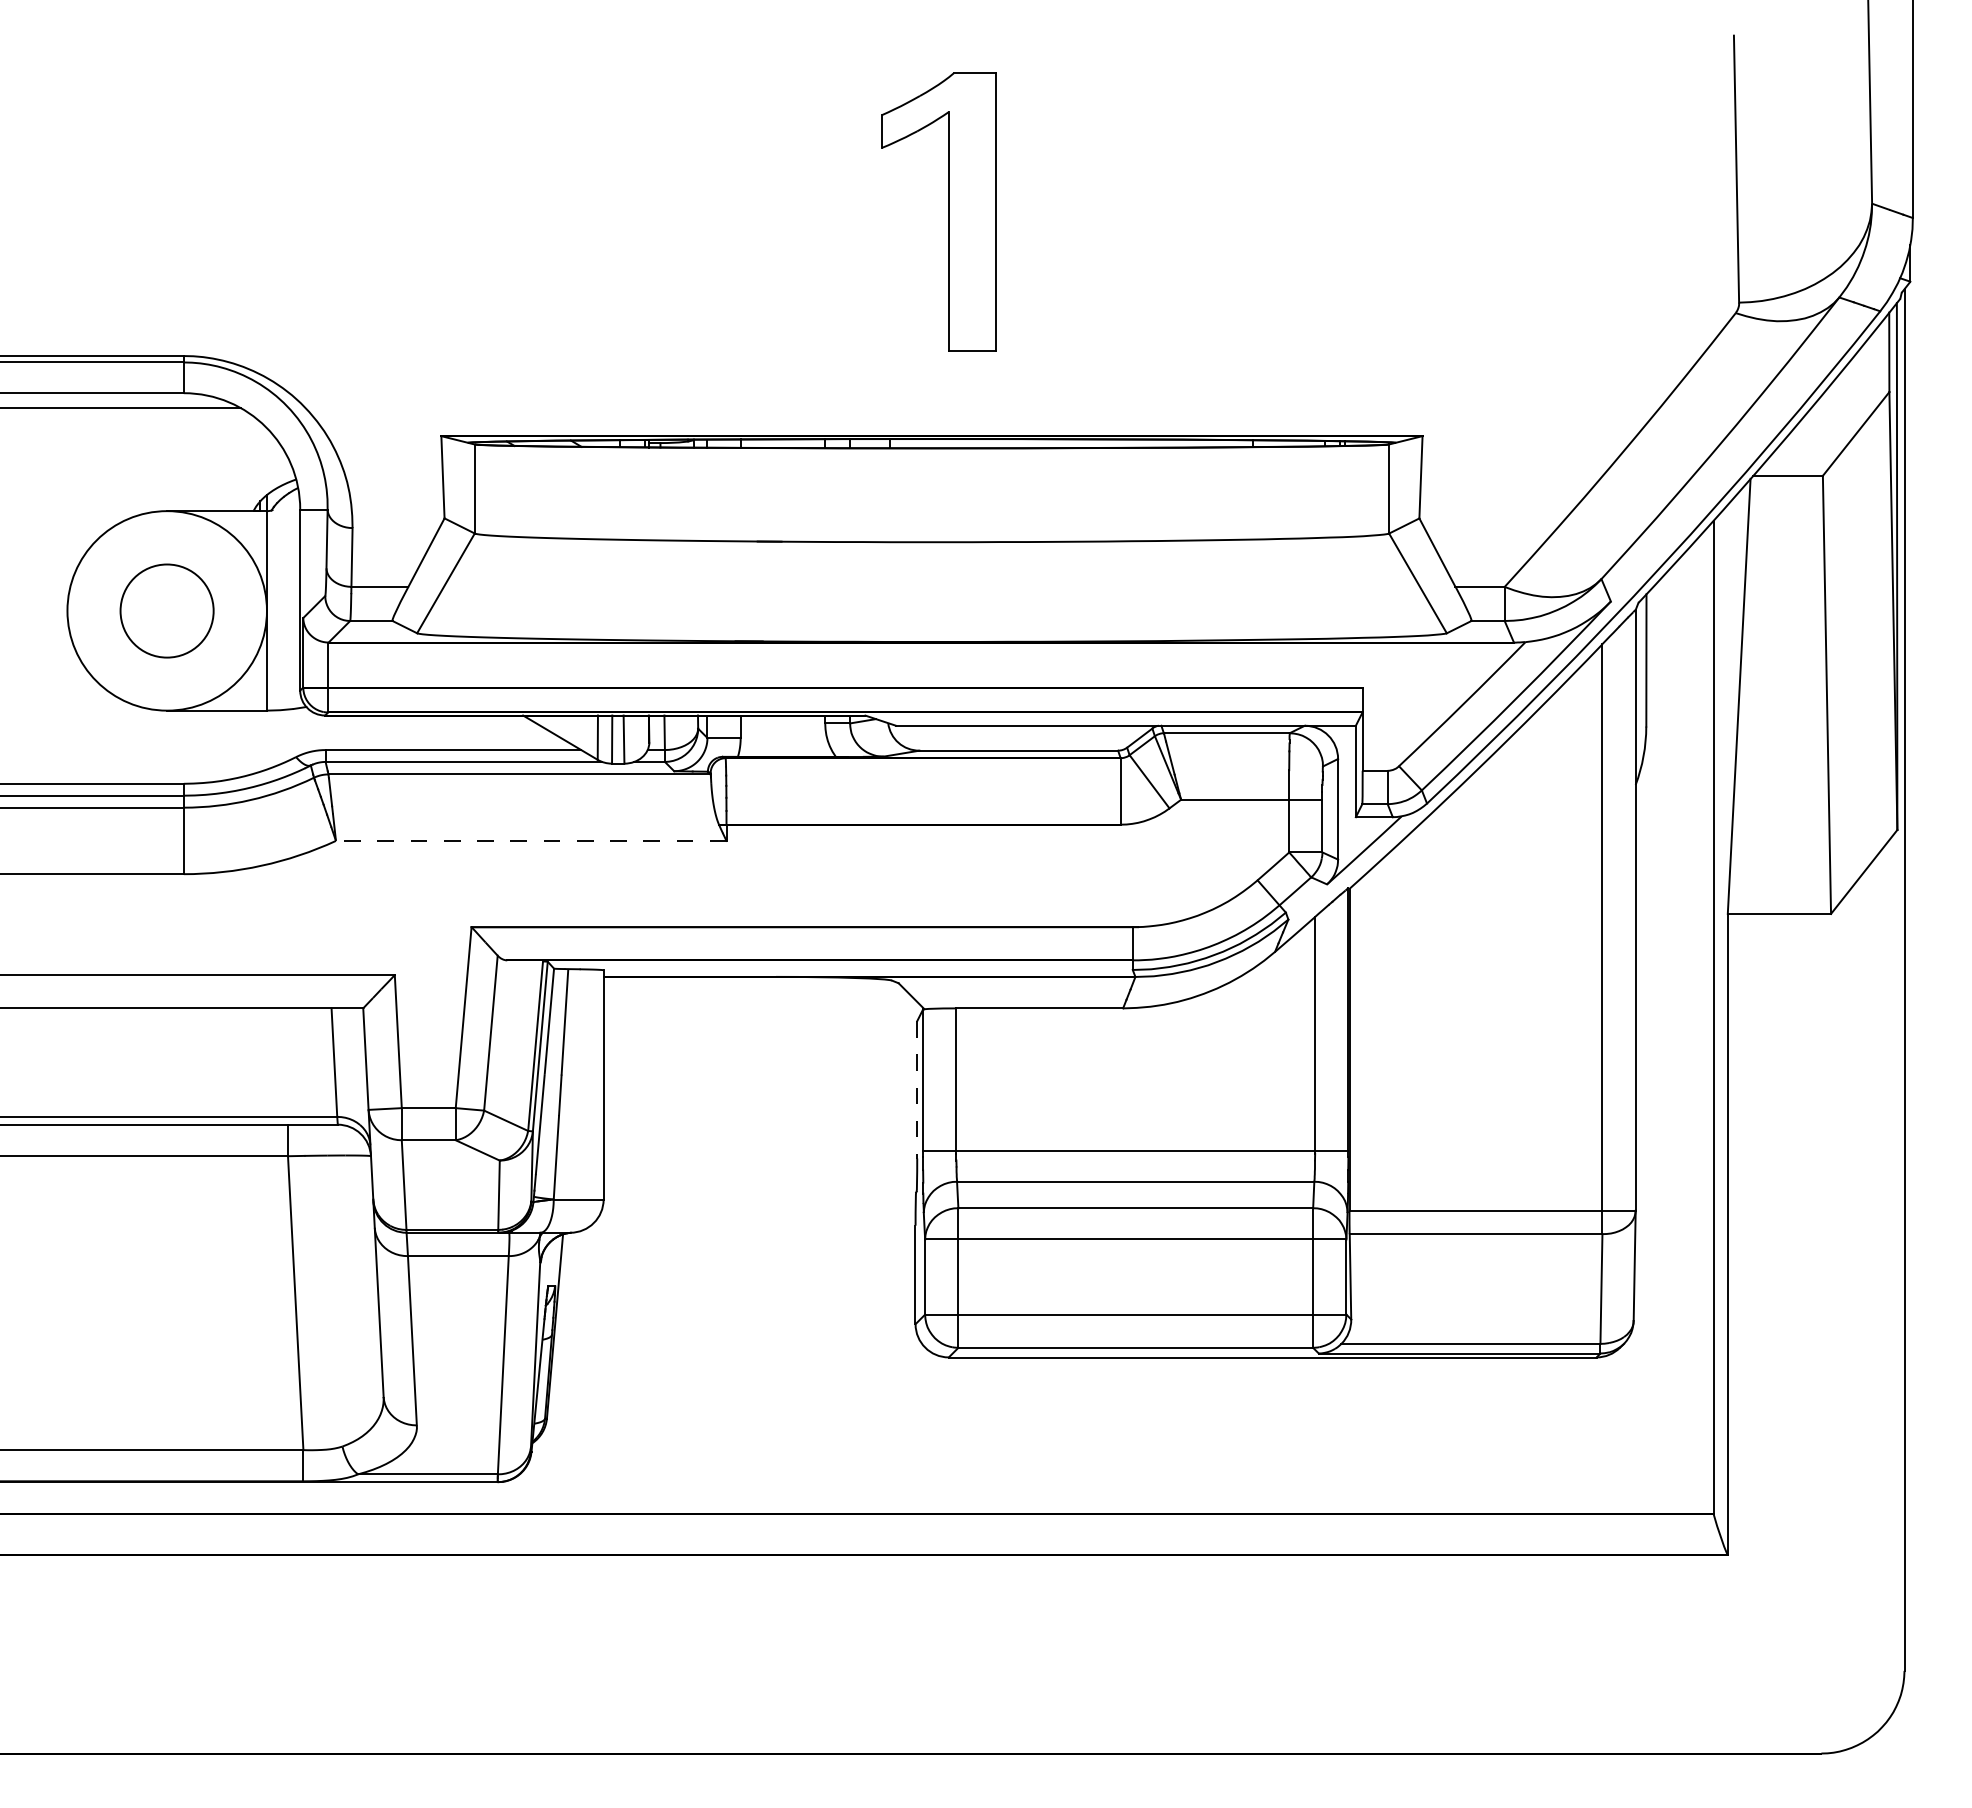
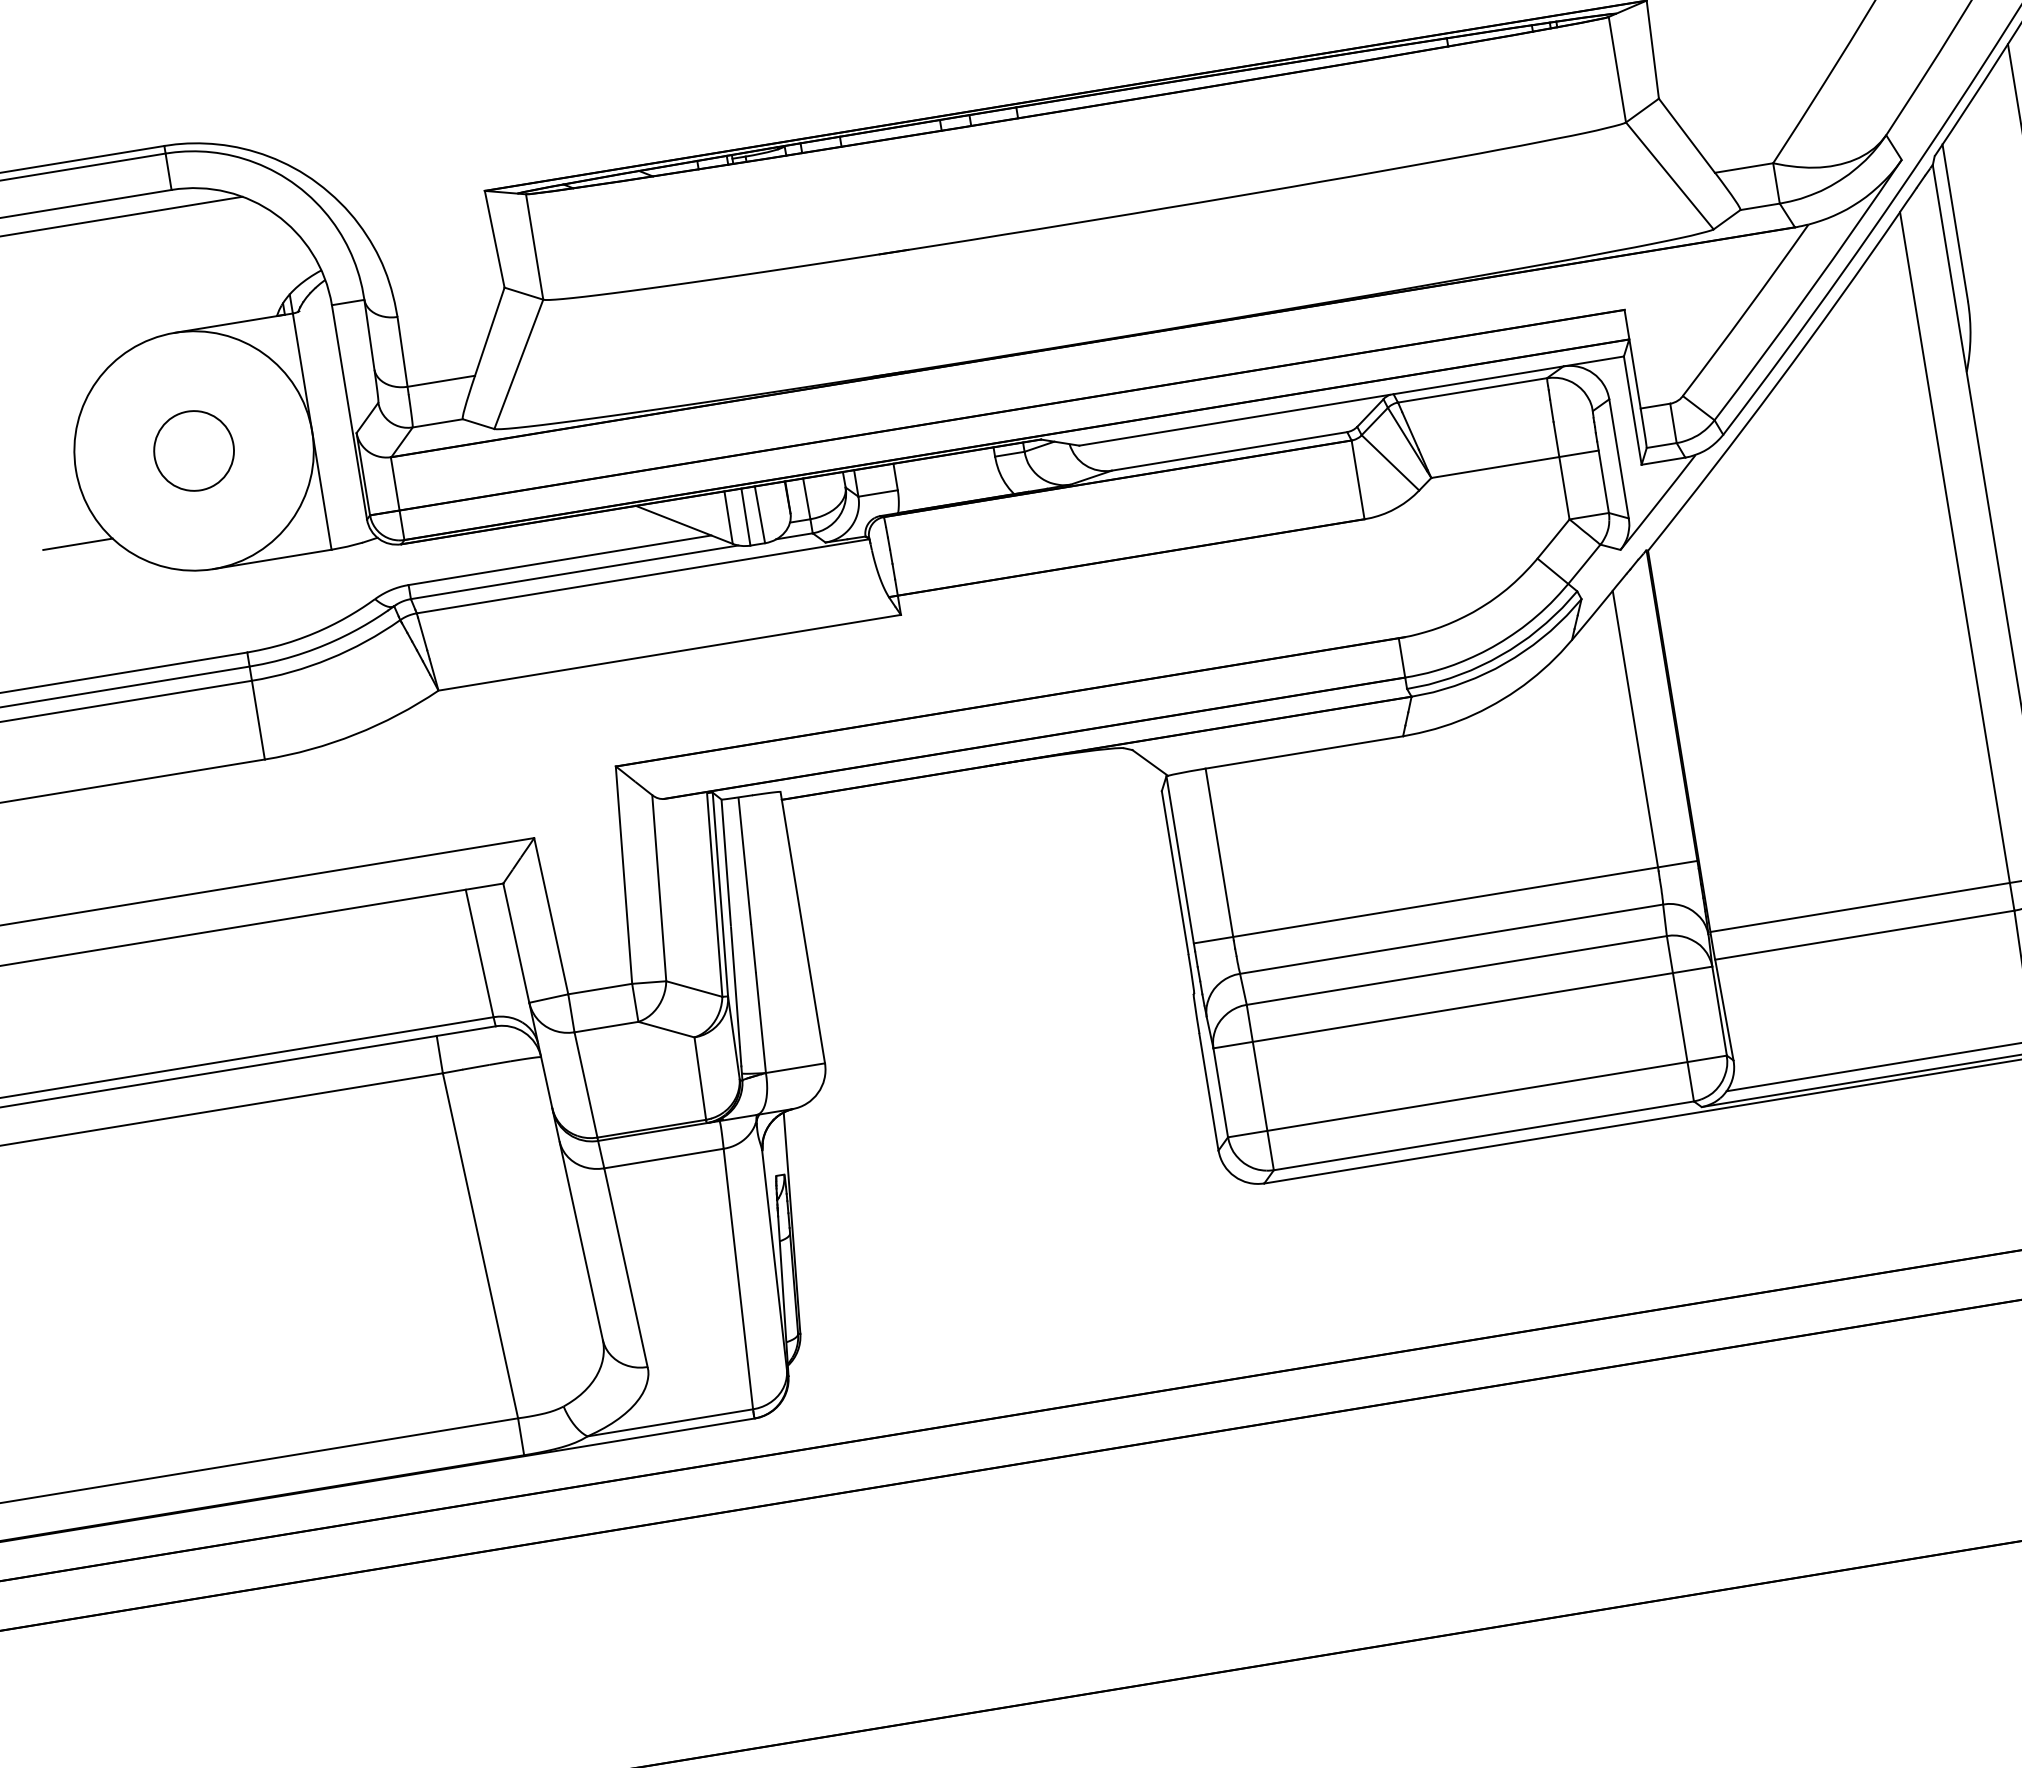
circle: (167, 610) -> (194, 450), size x0.71
line: (58, 672) -> (77, 545), added
line: (530, 840) -> (668, 652), dashed -> solid
line: (917, 1089) -> (1175, 872), dashed -> solid

